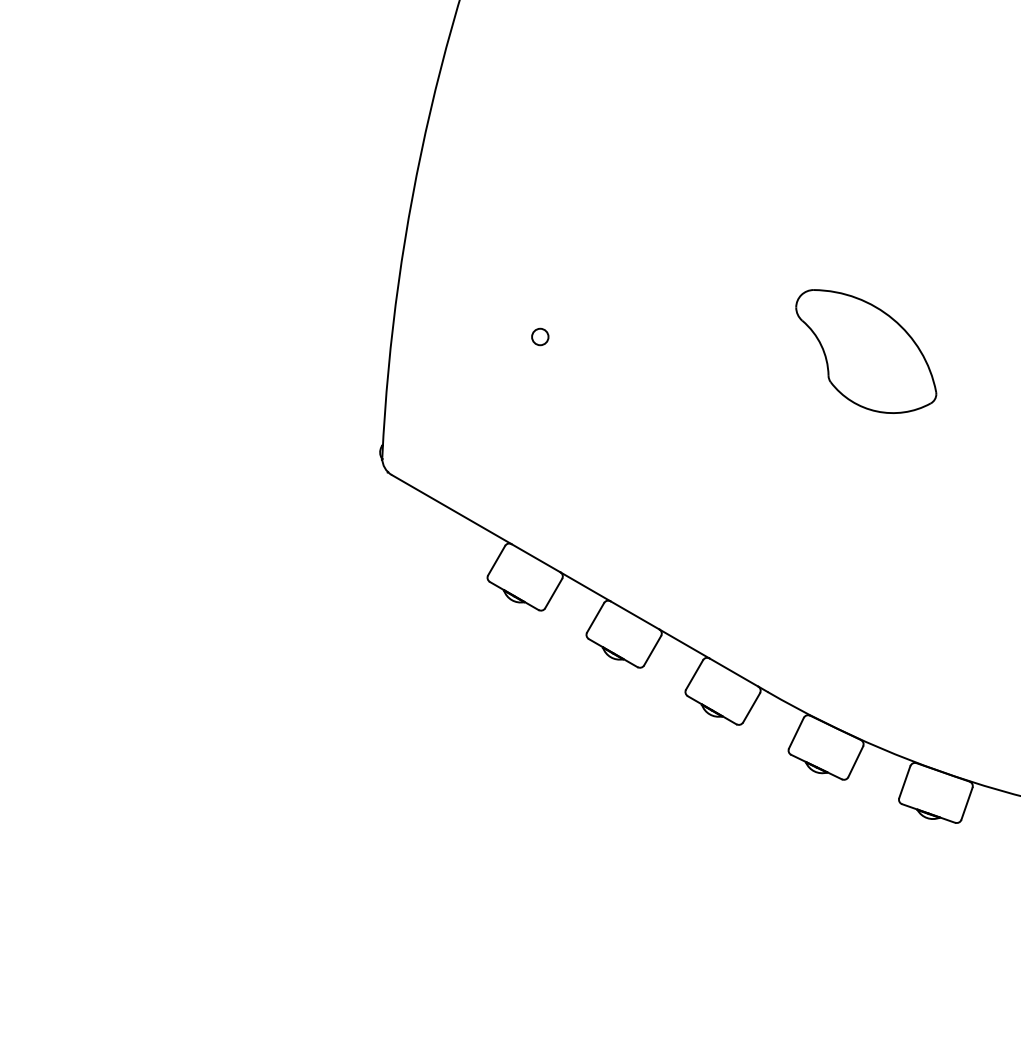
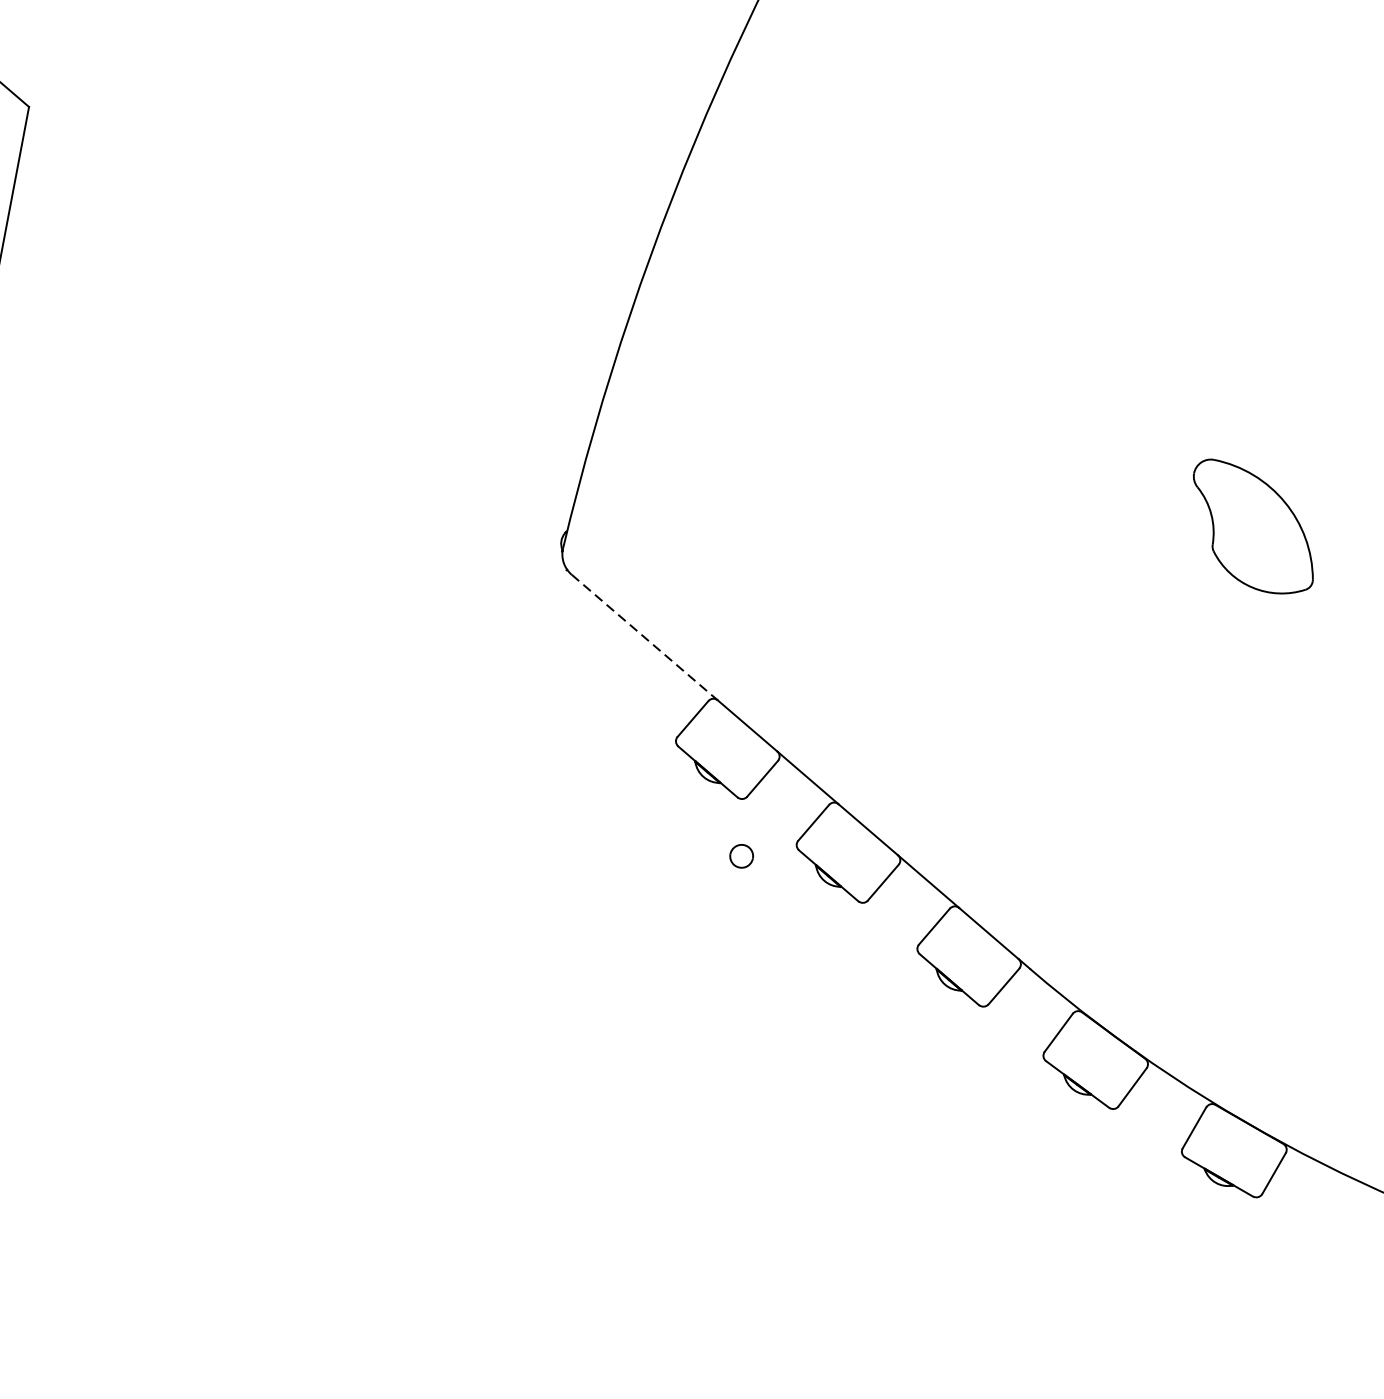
part: (540, 336) -> (742, 855), moved
part: (866, 351) -> (1253, 528), size x0.7
line: (452, 509) -> (645, 637), solid -> dashed

